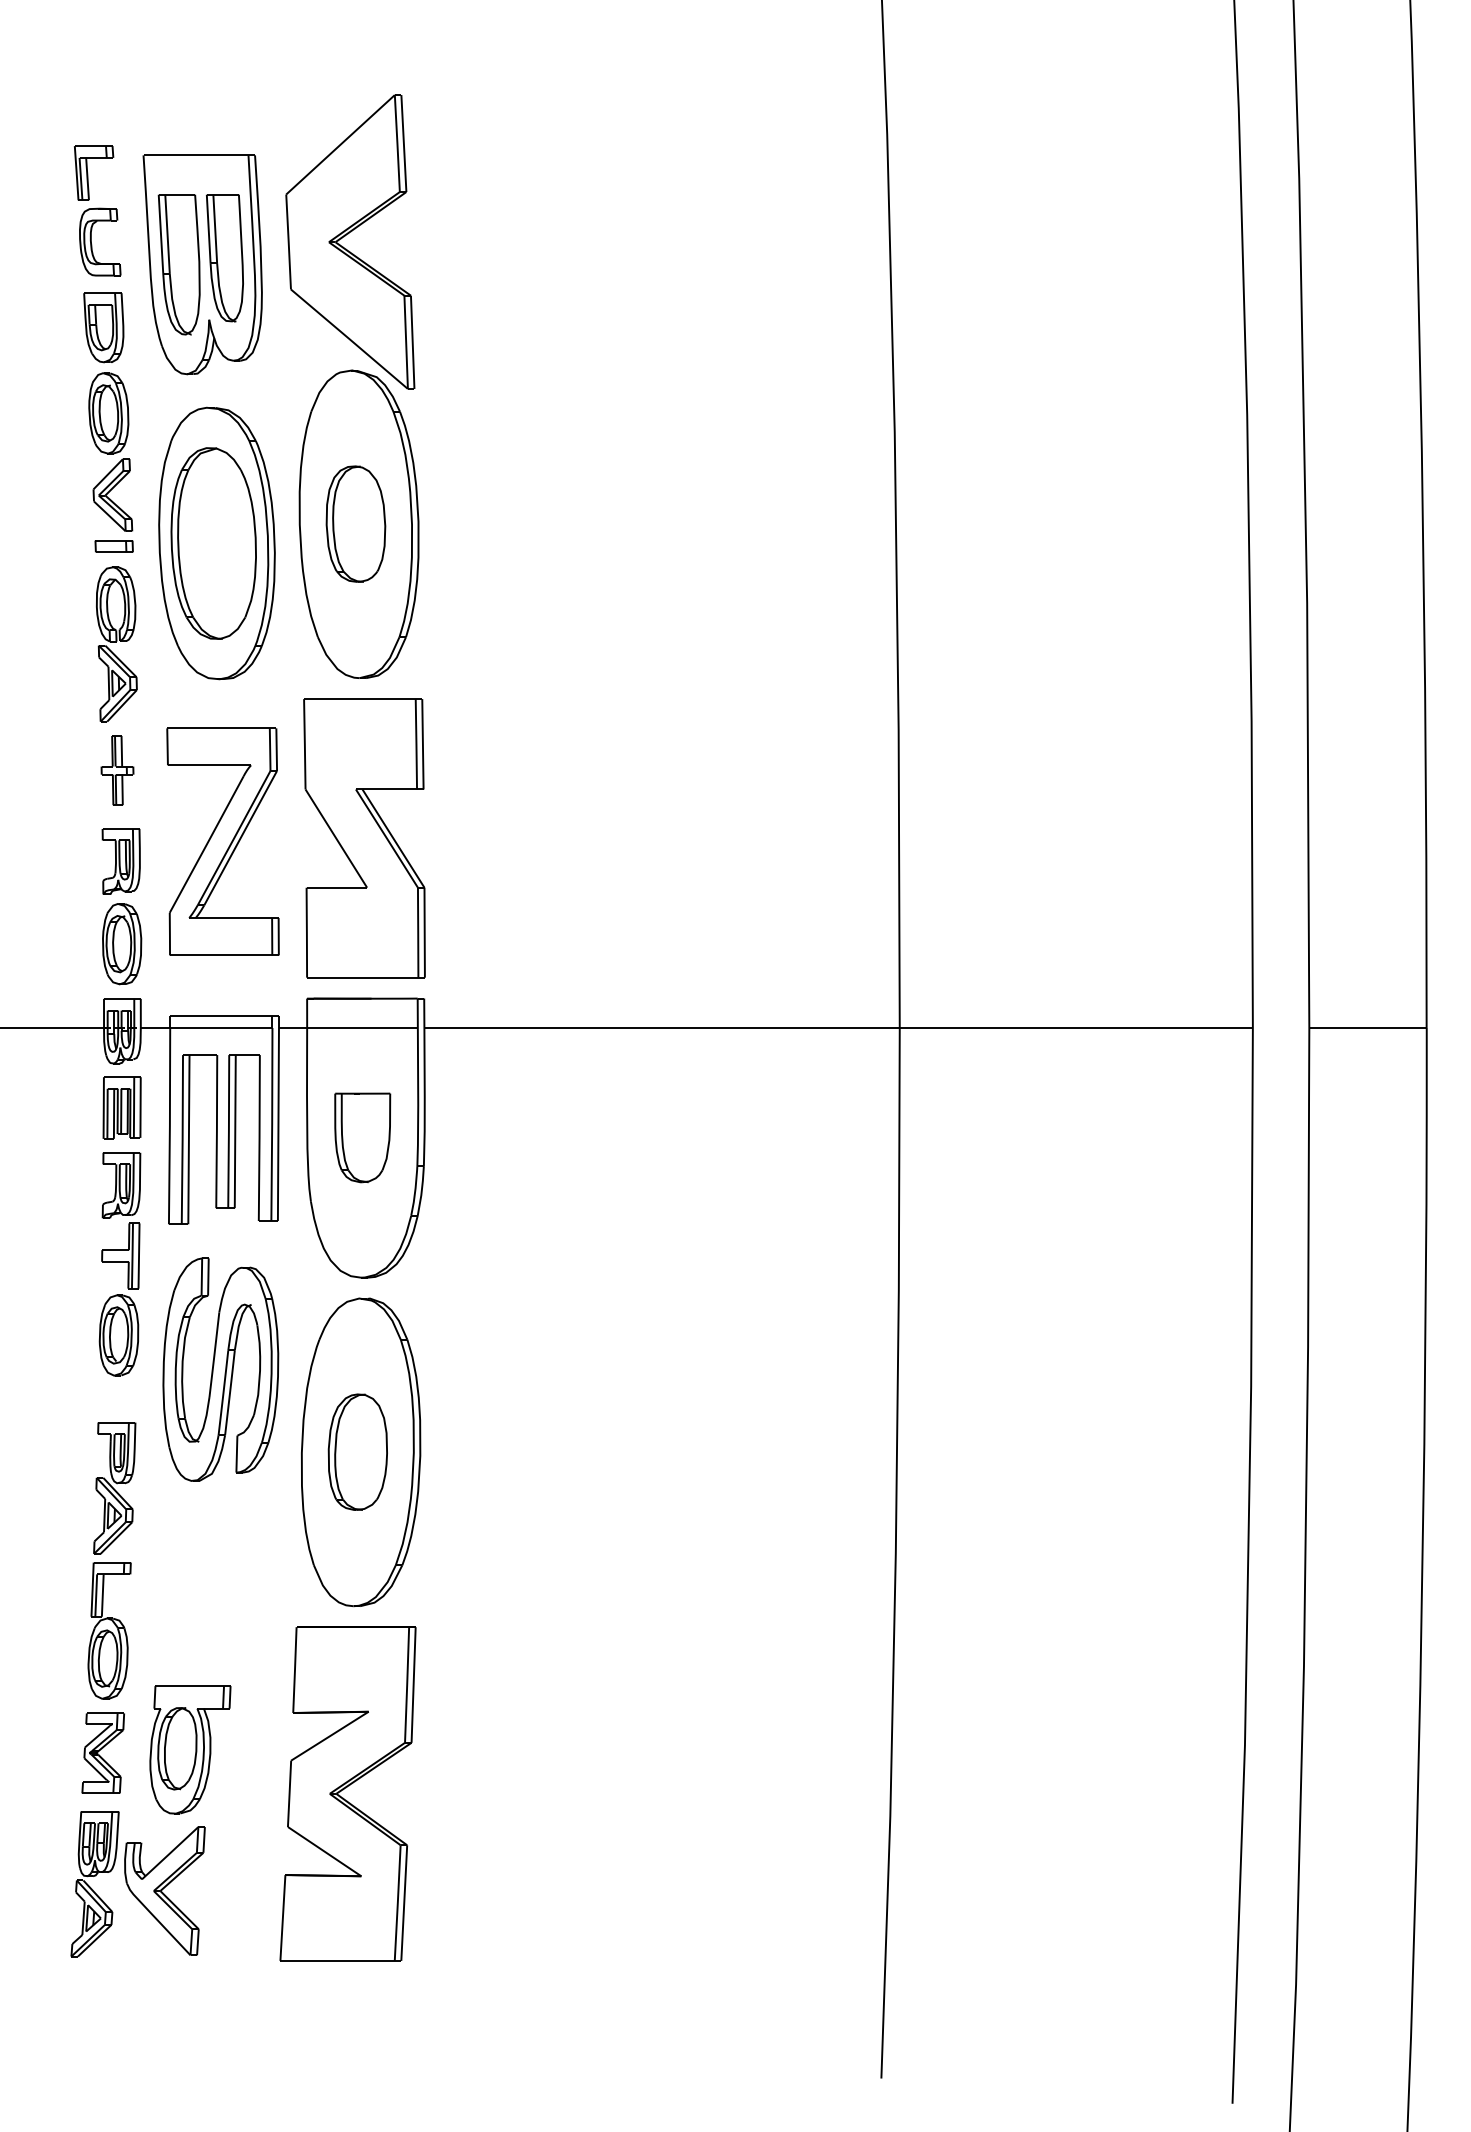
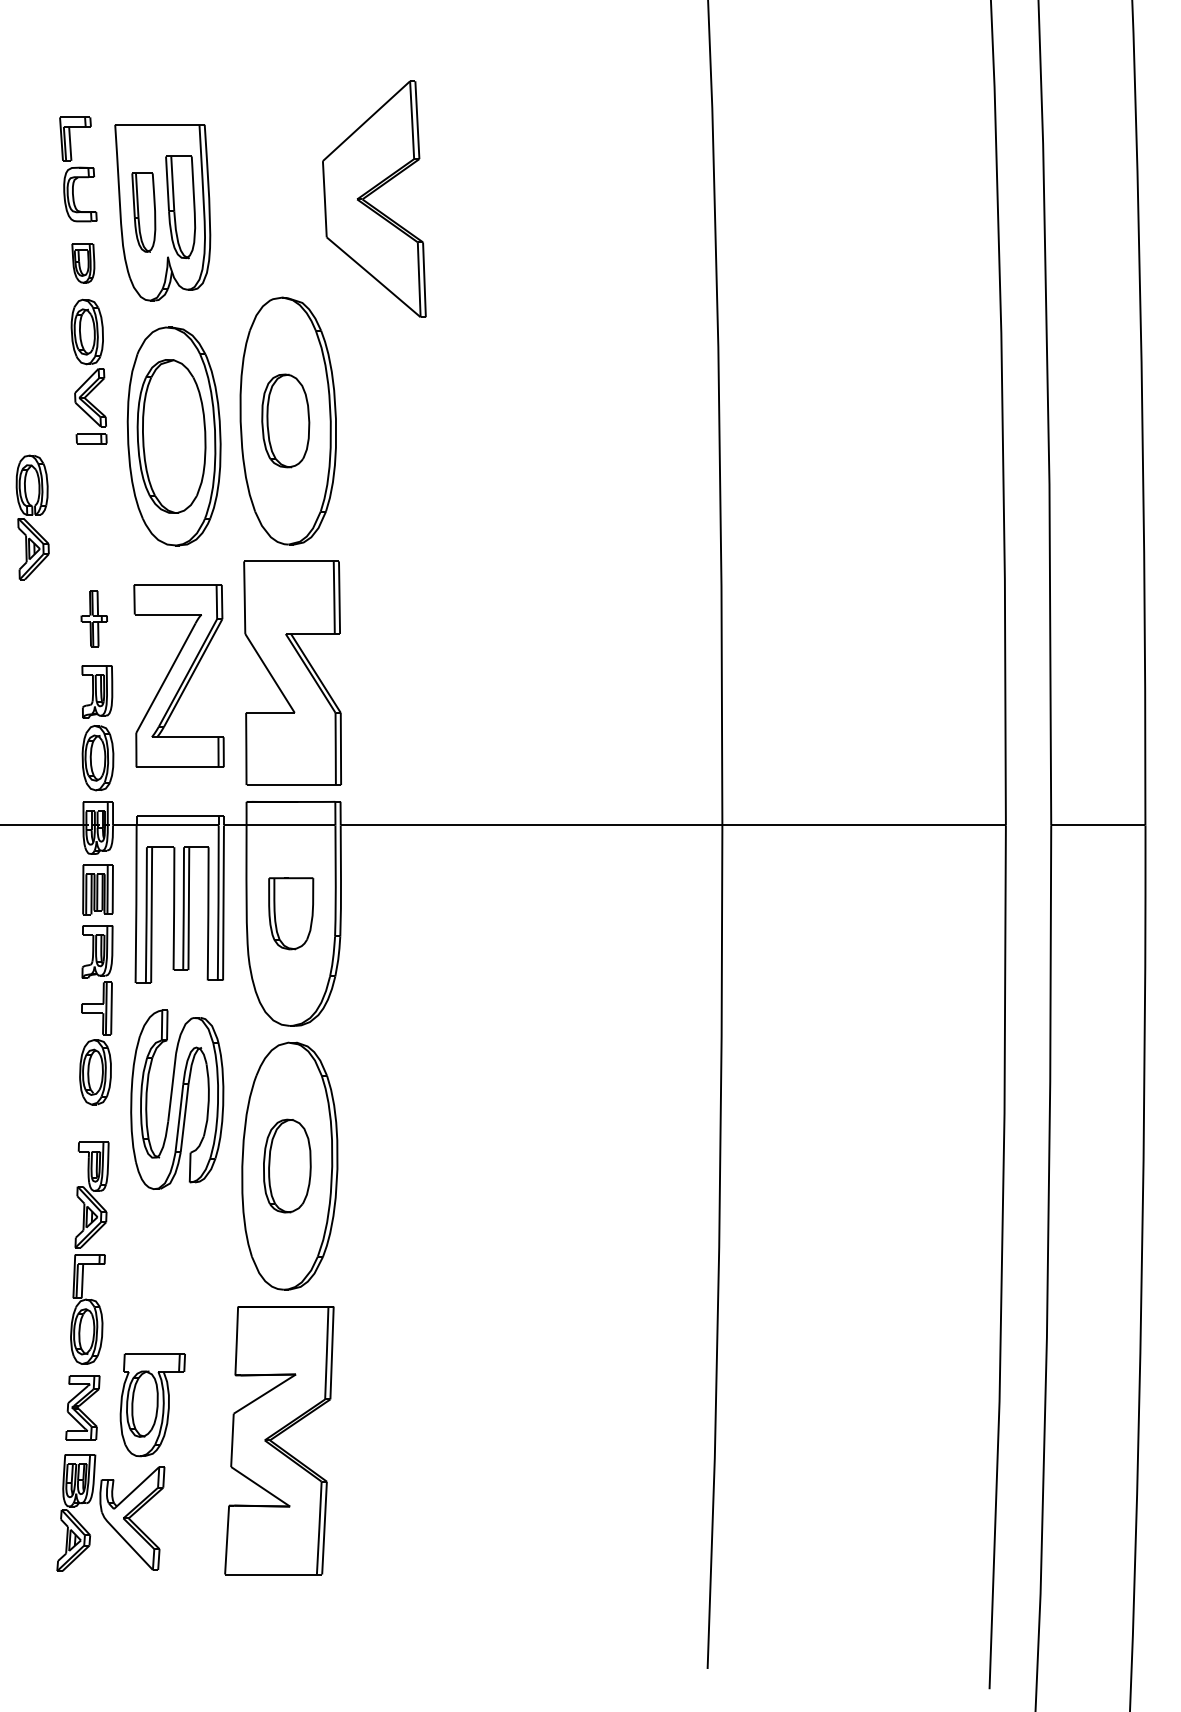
part: (345, 236) -> (370, 194), moved
part: (178, 264) -> (143, 212), size x0.7
part: (103, 327) -> (83, 263), size x0.7
part: (116, 644) -> (32, 517), moved

